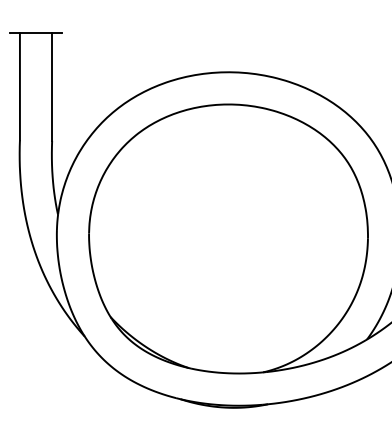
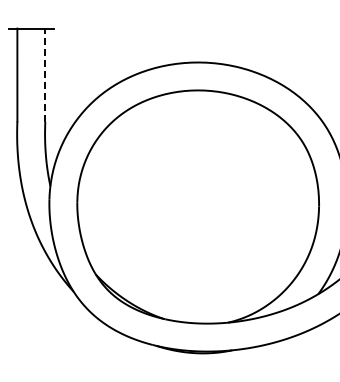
line: (52, 87) -> (45, 75), solid -> dashed

